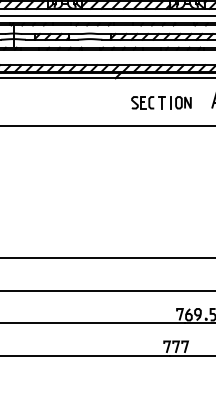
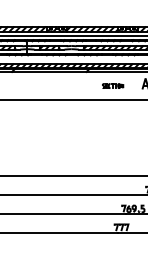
part: (160, 101) -> (112, 85), size x0.6

